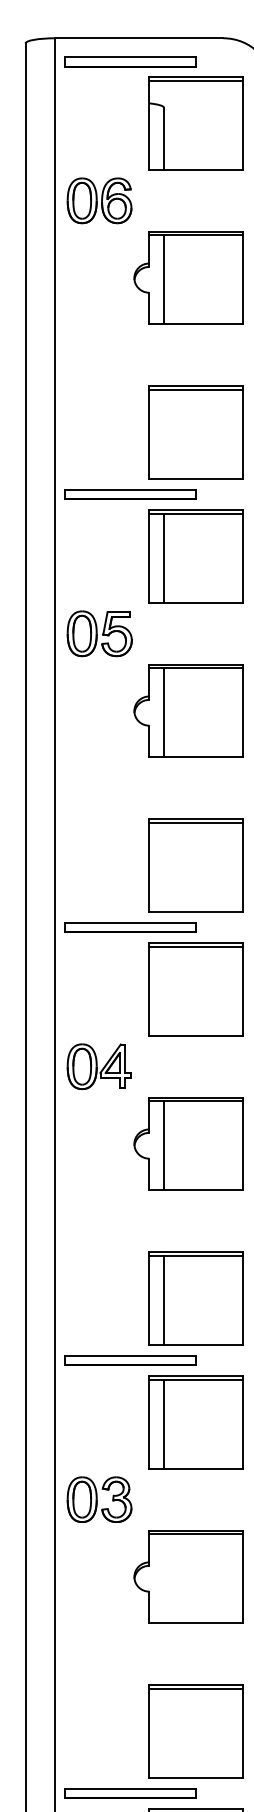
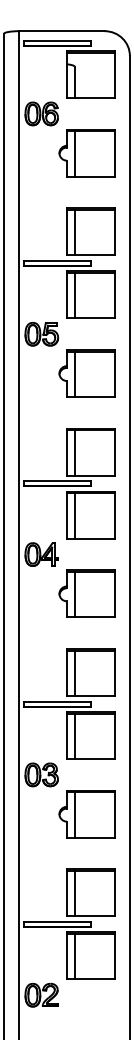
line: (163, 433) -> (74, 232), added
line: (163, 866) -> (74, 452), added
line: (163, 989) -> (74, 515), added
line: (163, 1577) -> (74, 814), added
line: (163, 1732) -> (74, 893), added

